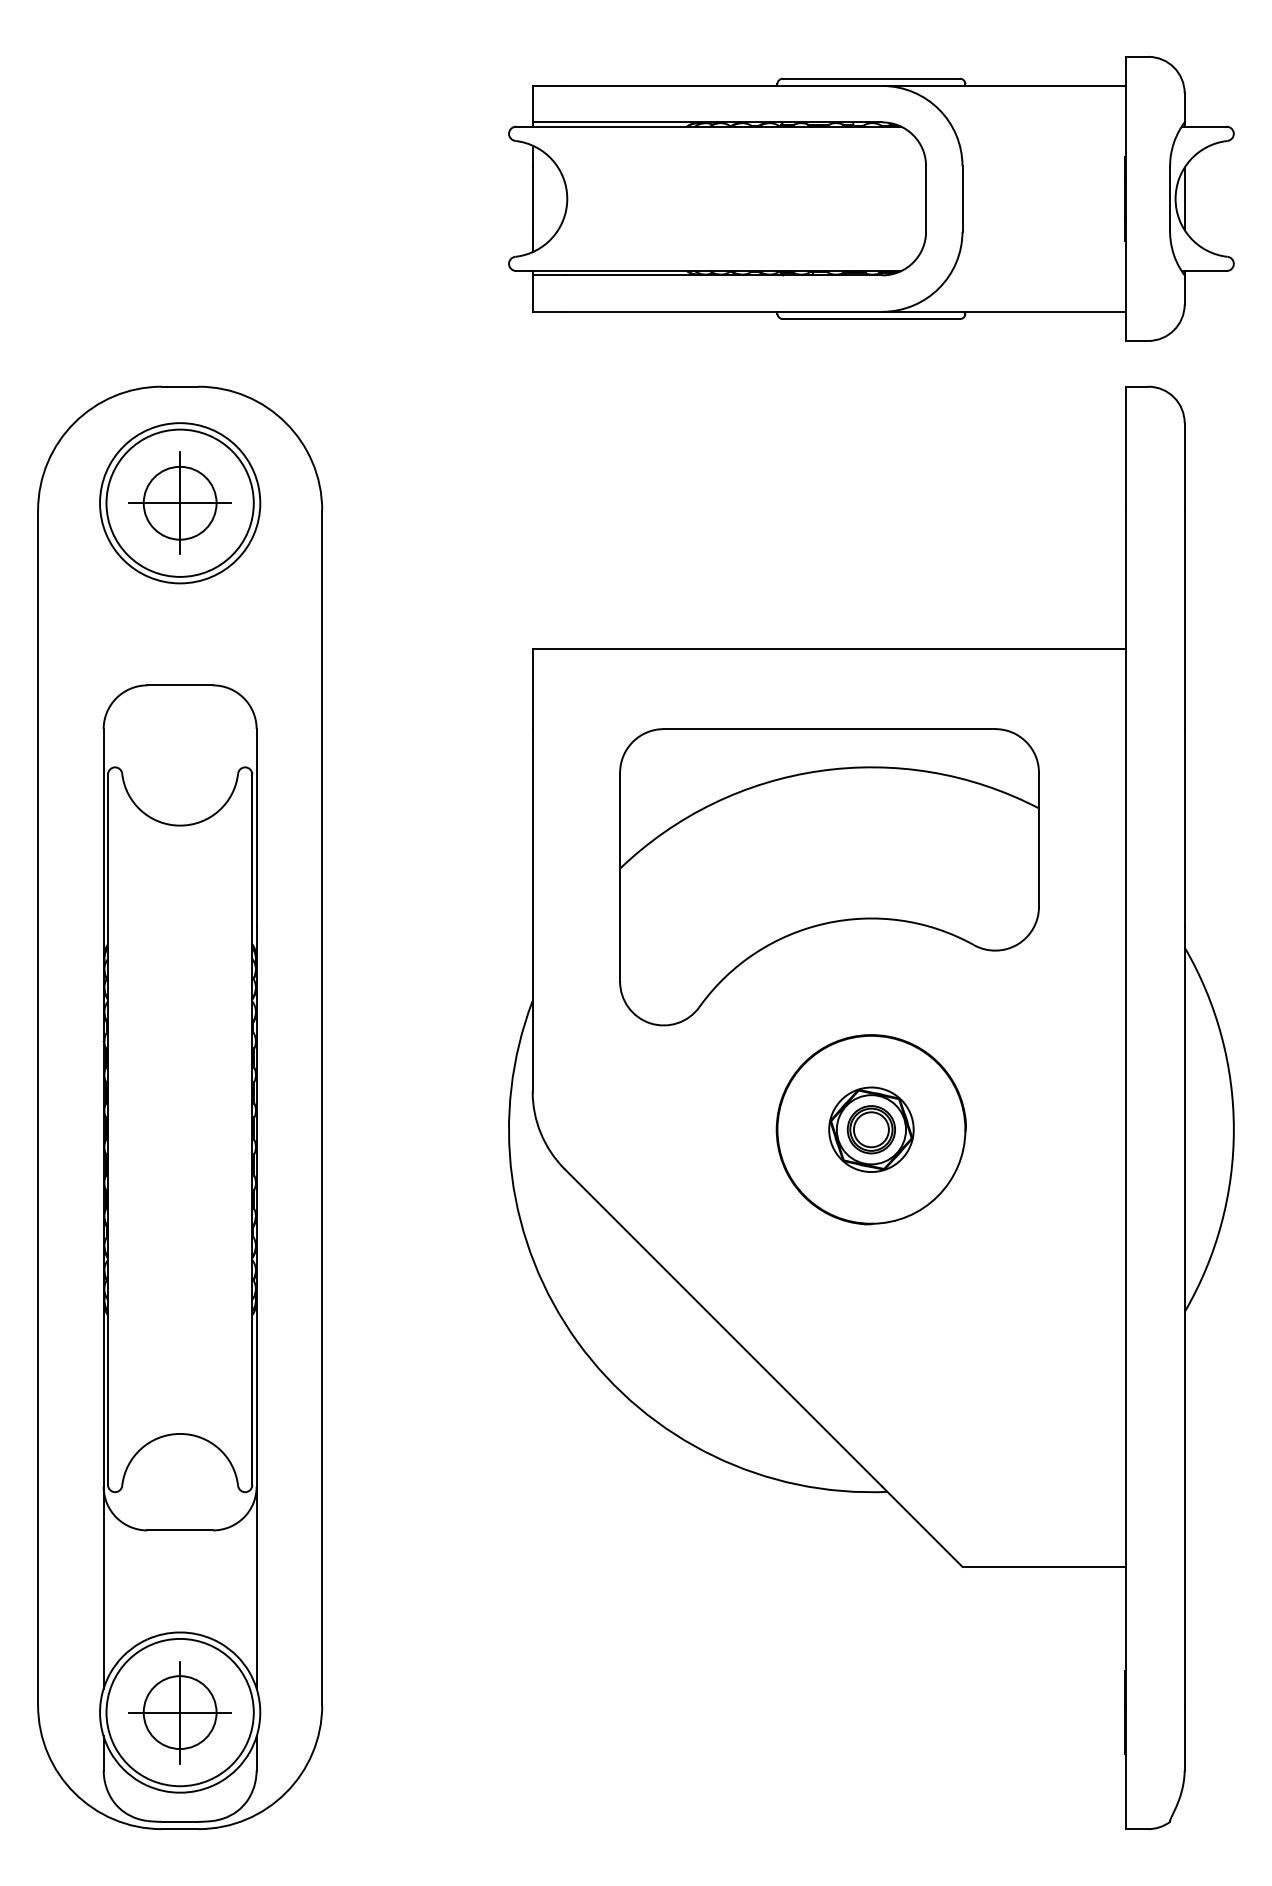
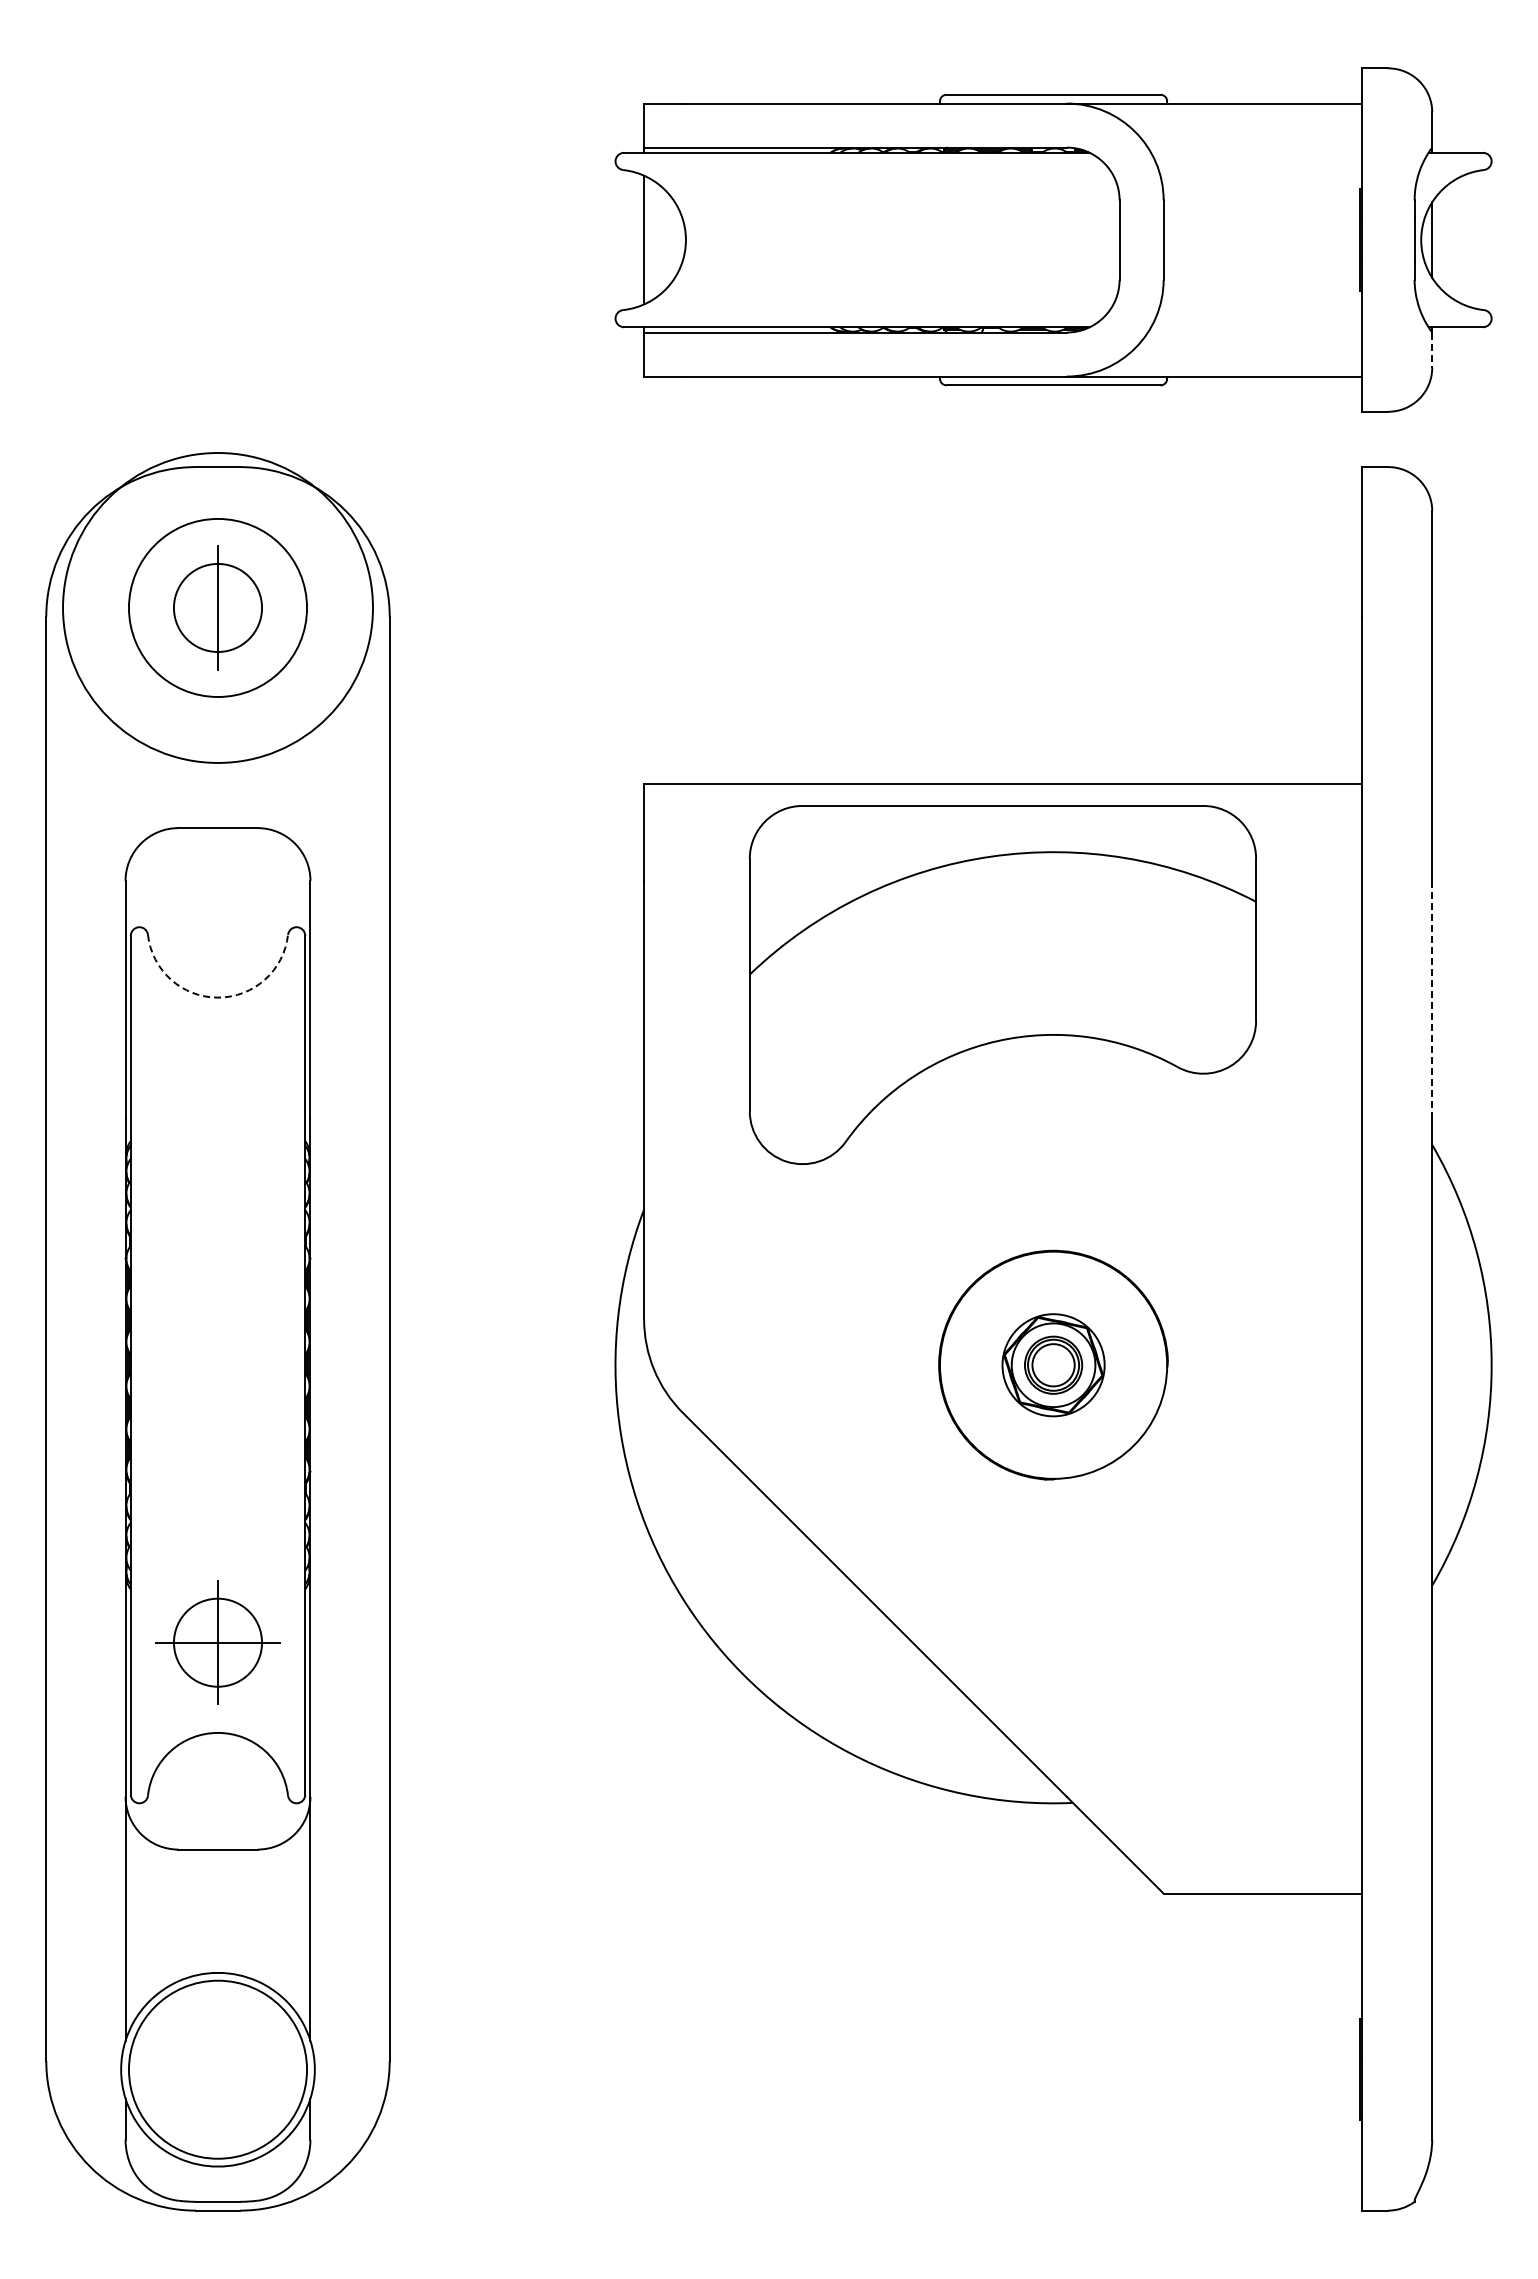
line: (1184, 290) -> (1432, 350), solid -> dashed
circle: (179, 502) -> (217, 607), size x1.6
line: (179, 502) -> (217, 607), removed
arc: (180, 825) -> (218, 997), solid -> dashed
line: (1184, 827) -> (1432, 999), solid -> dashed
part: (829, 876) -> (1002, 984), moved
part: (179, 1712) -> (217, 1642), moved

